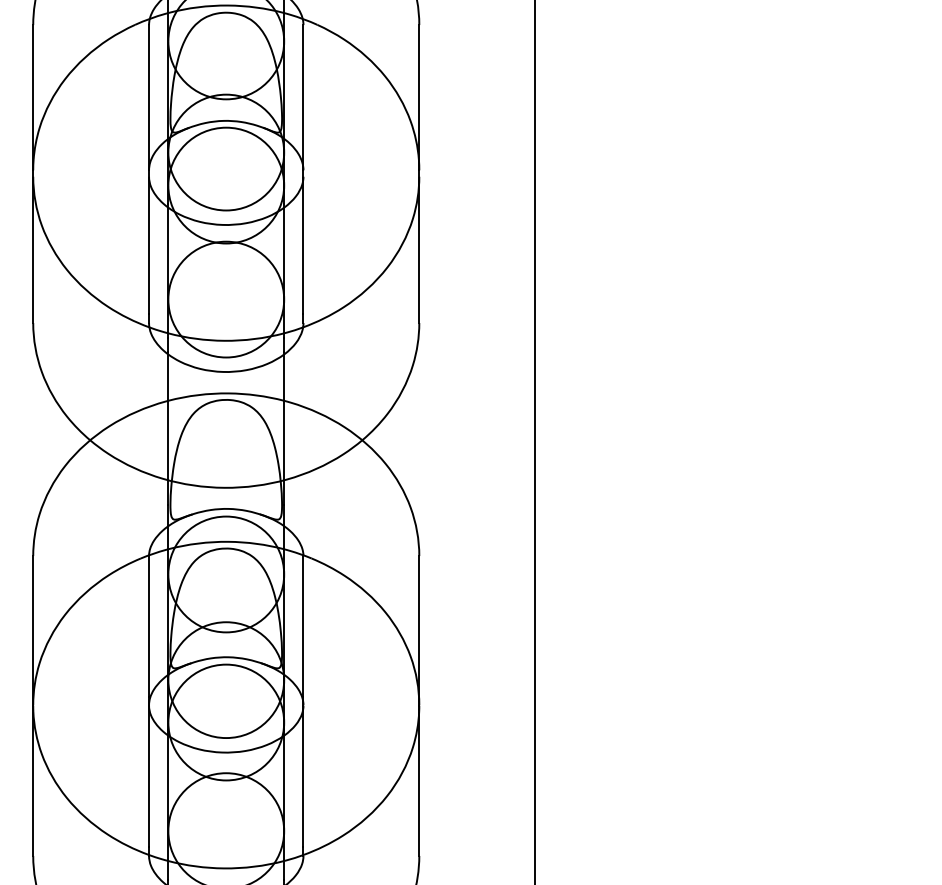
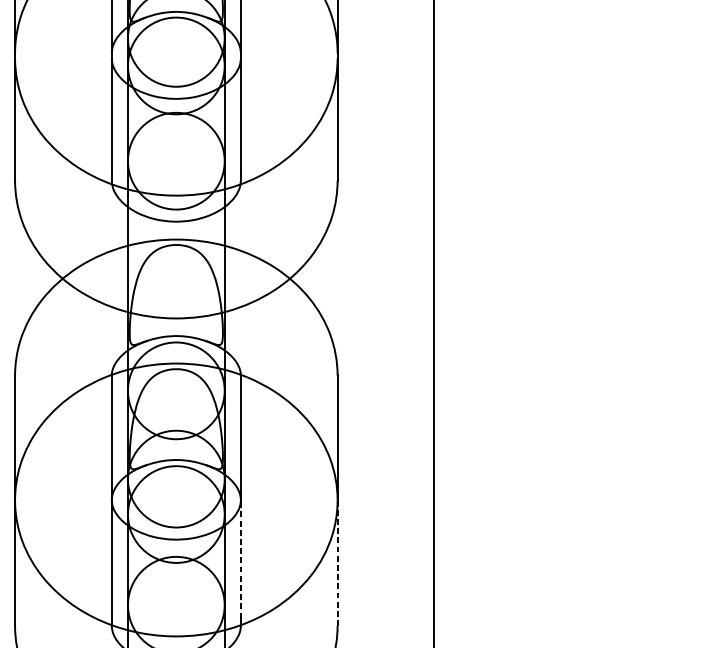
line: (303, 776) -> (240, 559), solid -> dashed
line: (419, 780) -> (337, 562), solid -> dashed

